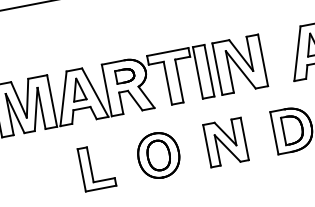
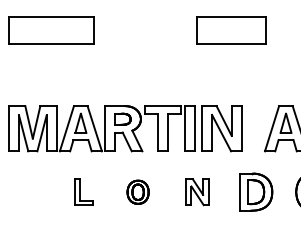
part: (226, 141) -> (197, 191), size x0.7
part: (158, 156) -> (137, 192), size x0.6
part: (96, 167) -> (83, 192), size x0.7

